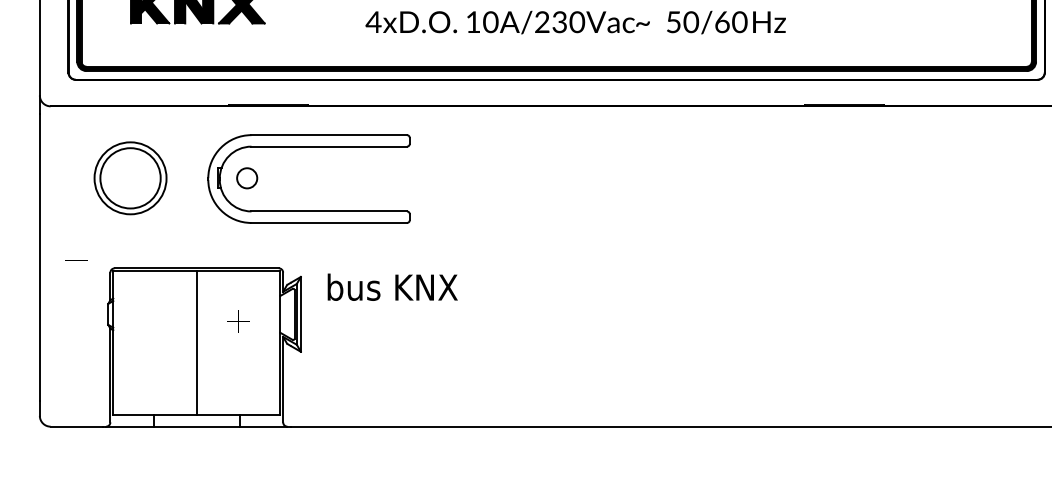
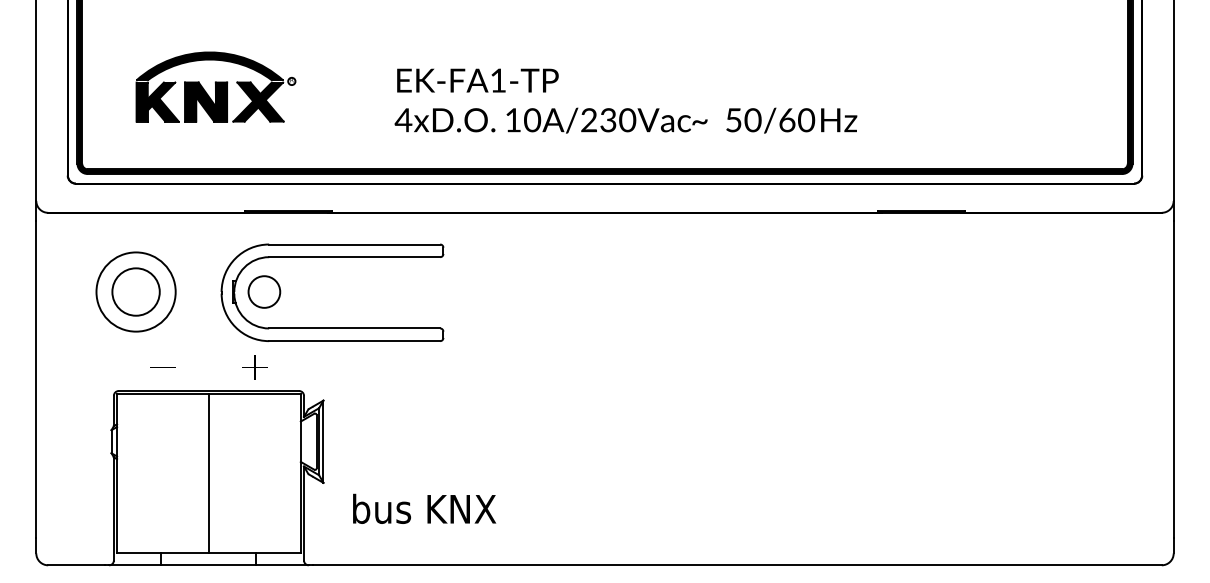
circle: (130, 177) -> (135, 291), size x0.71
circle: (247, 177) -> (264, 291), size x1.43
line: (76, 260) -> (162, 367), moved
text: (392, 286) -> (424, 508), moved
part: (238, 321) -> (254, 367), moved

